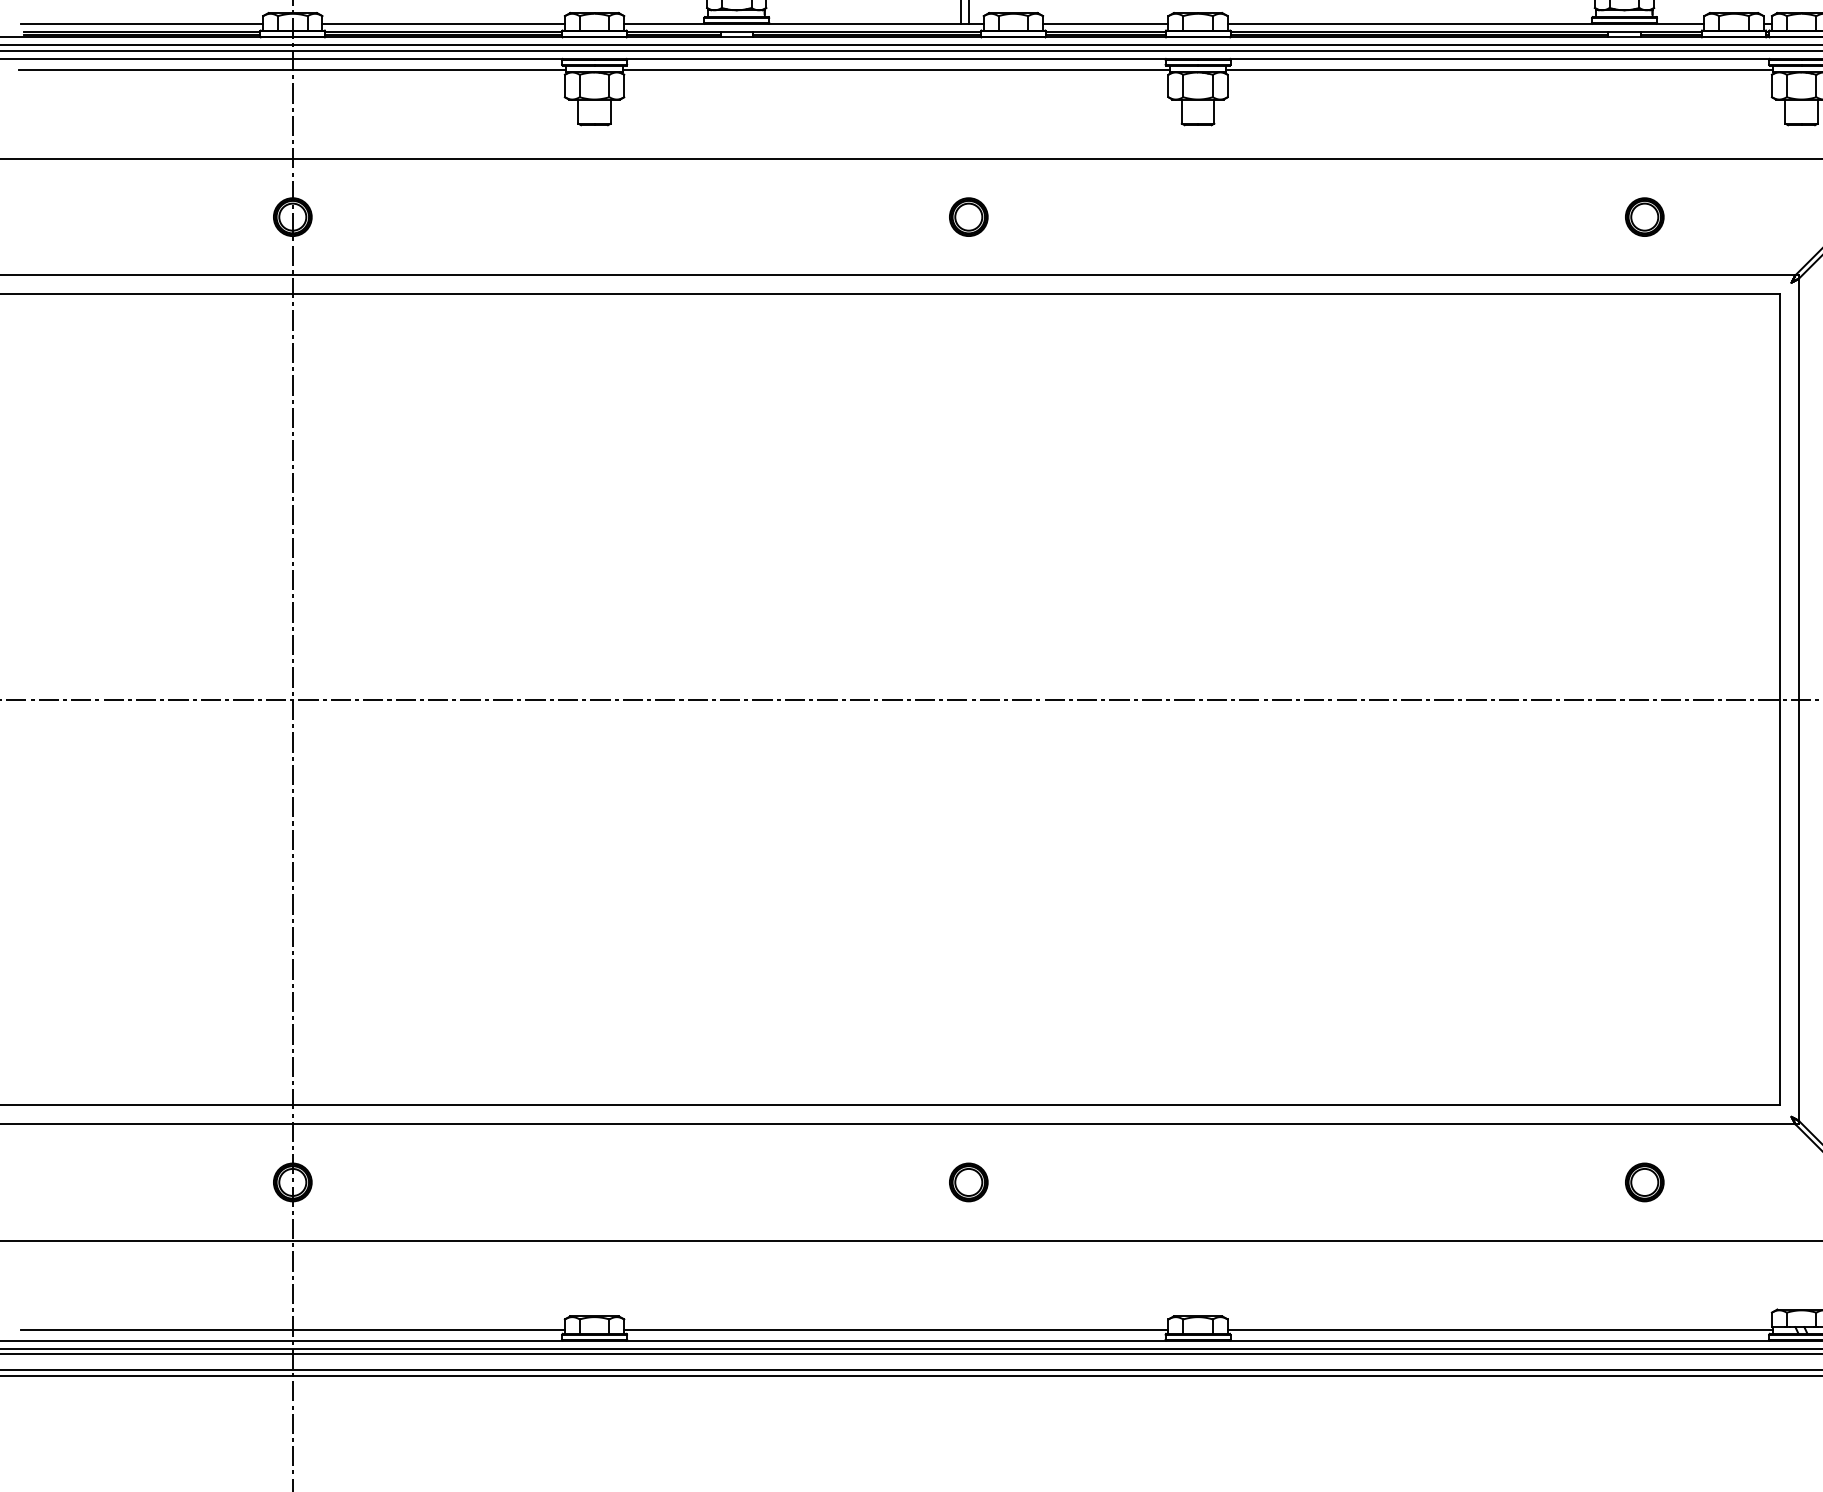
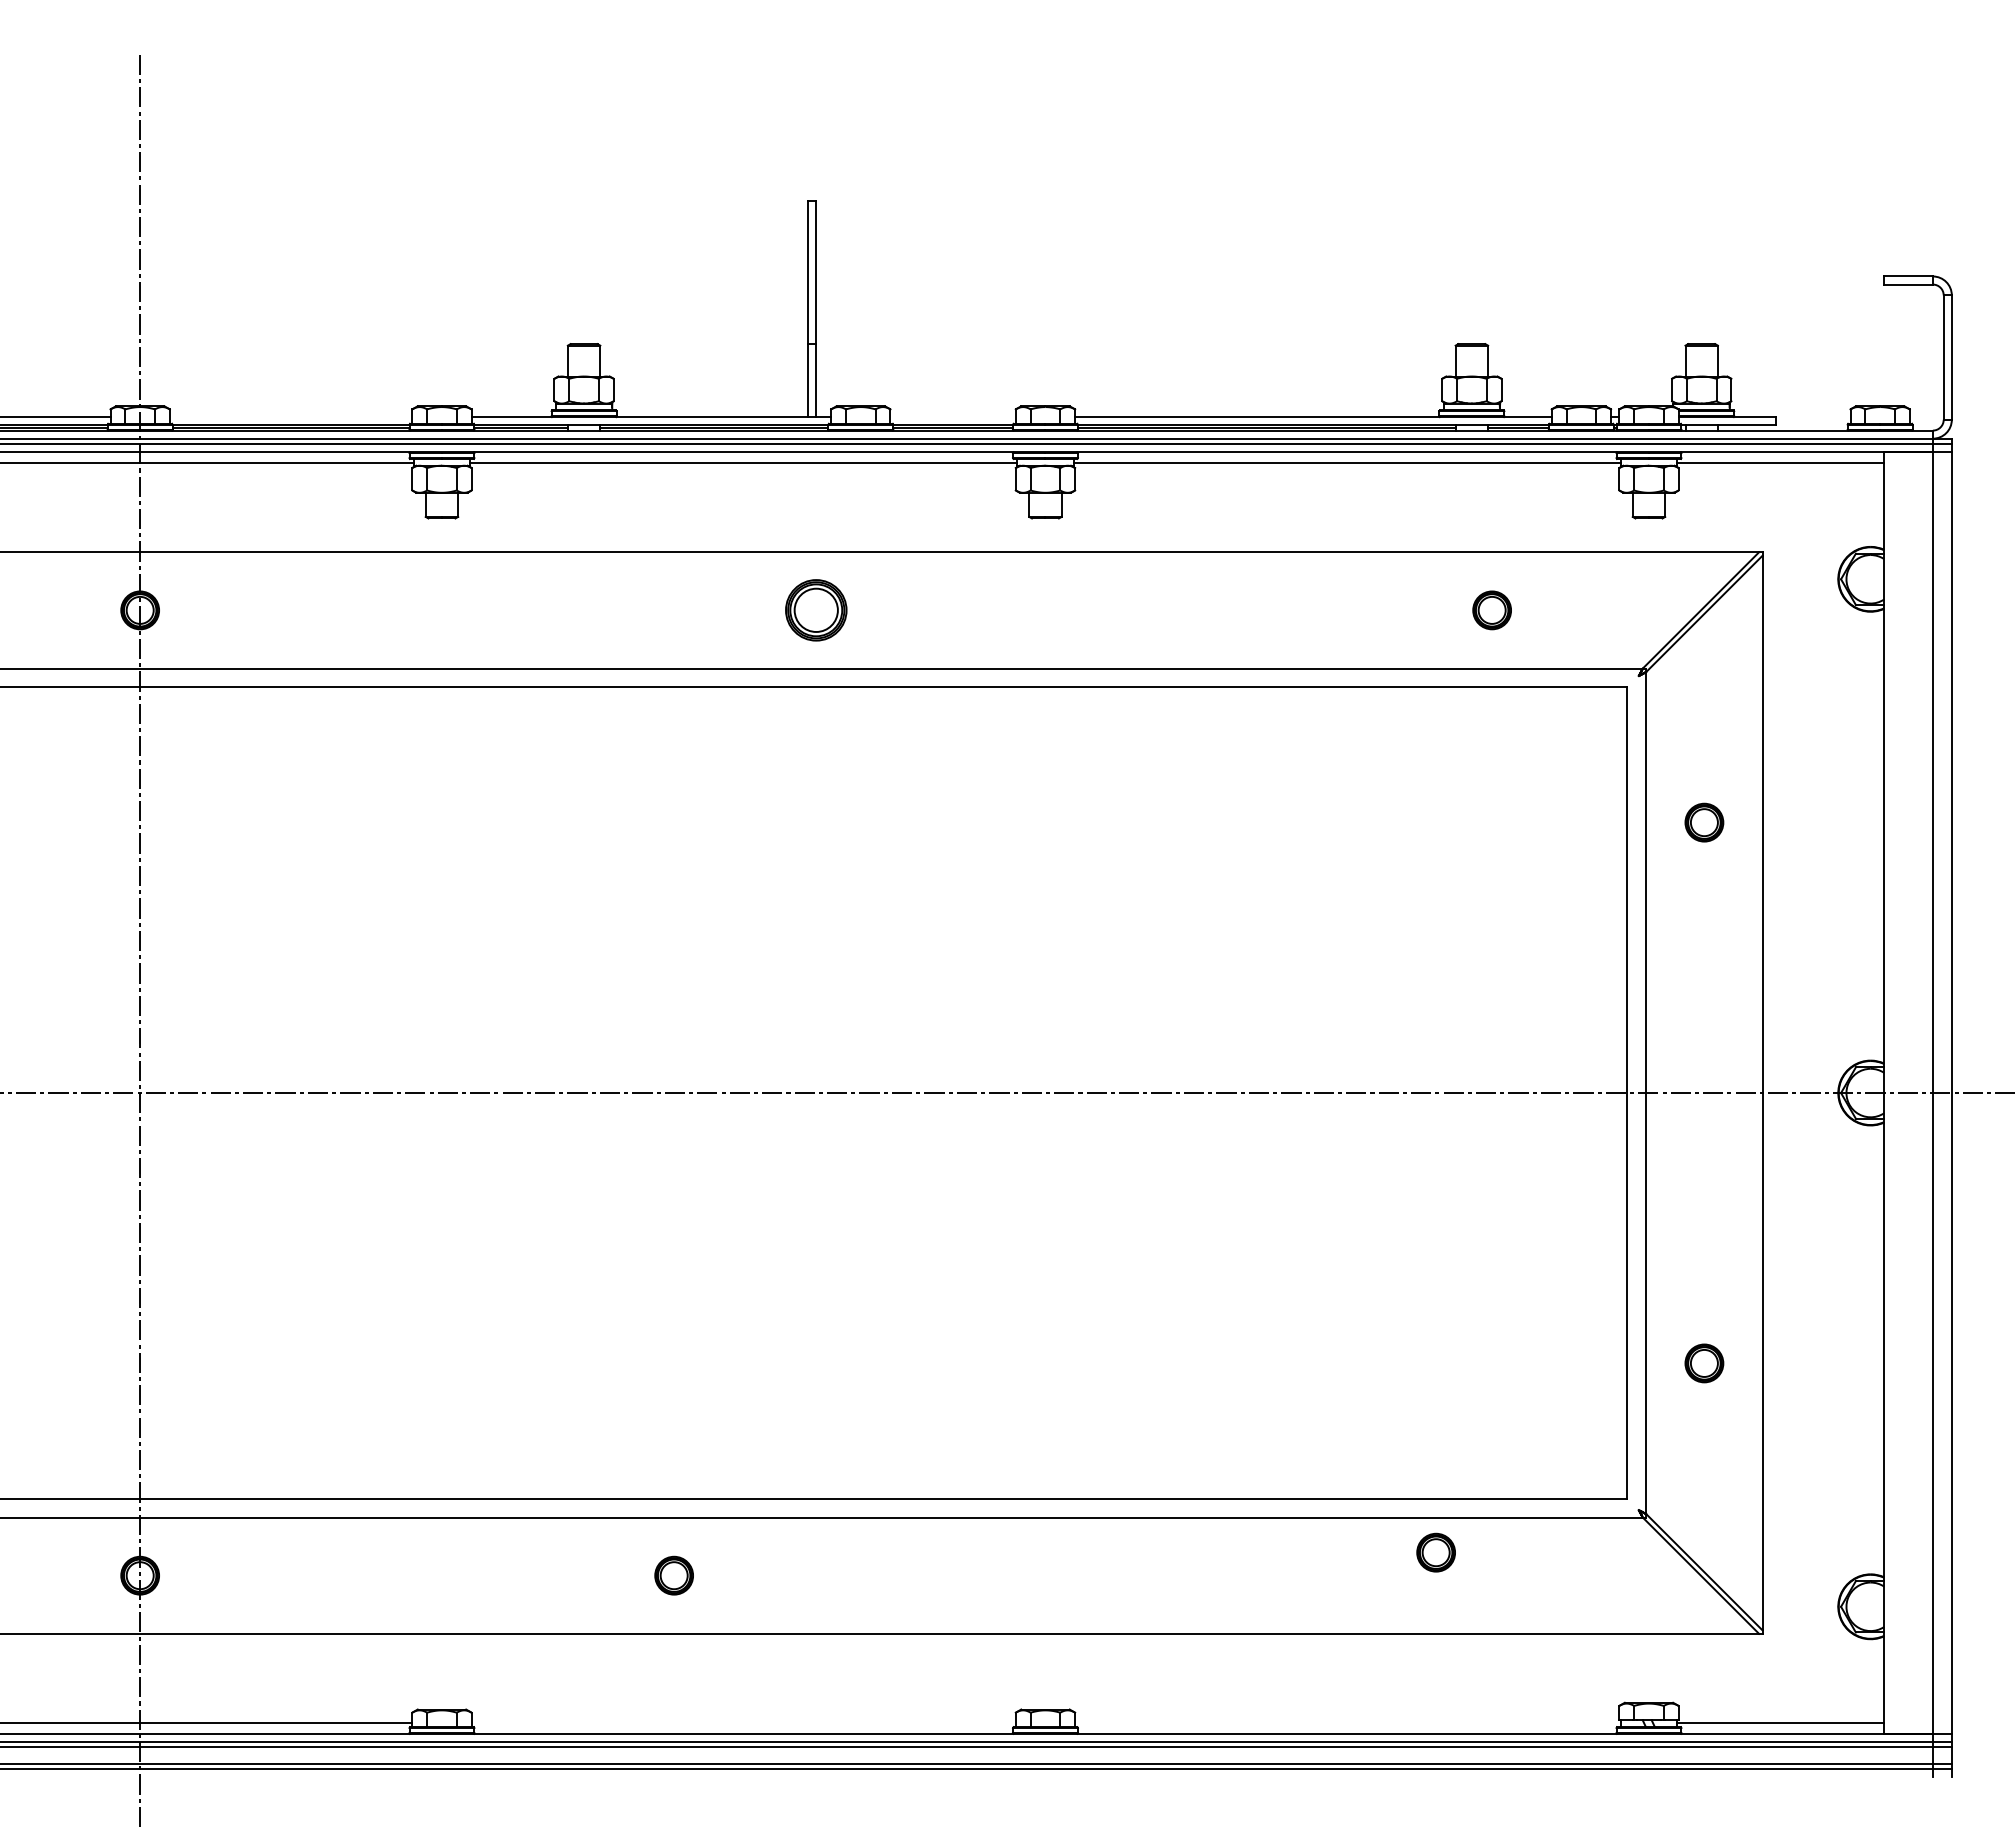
line: (443, 24) -> (290, 417), removed
line: (1105, 24) -> (952, 417), removed
part: (968, 217) -> (815, 610), size x1.6
part: (968, 1182) -> (673, 1575), moved
part: (1644, 1182) -> (1435, 1552), moved
line: (896, 1330) -> (743, 1723), removed
line: (1500, 1330) -> (1347, 1723), removed

